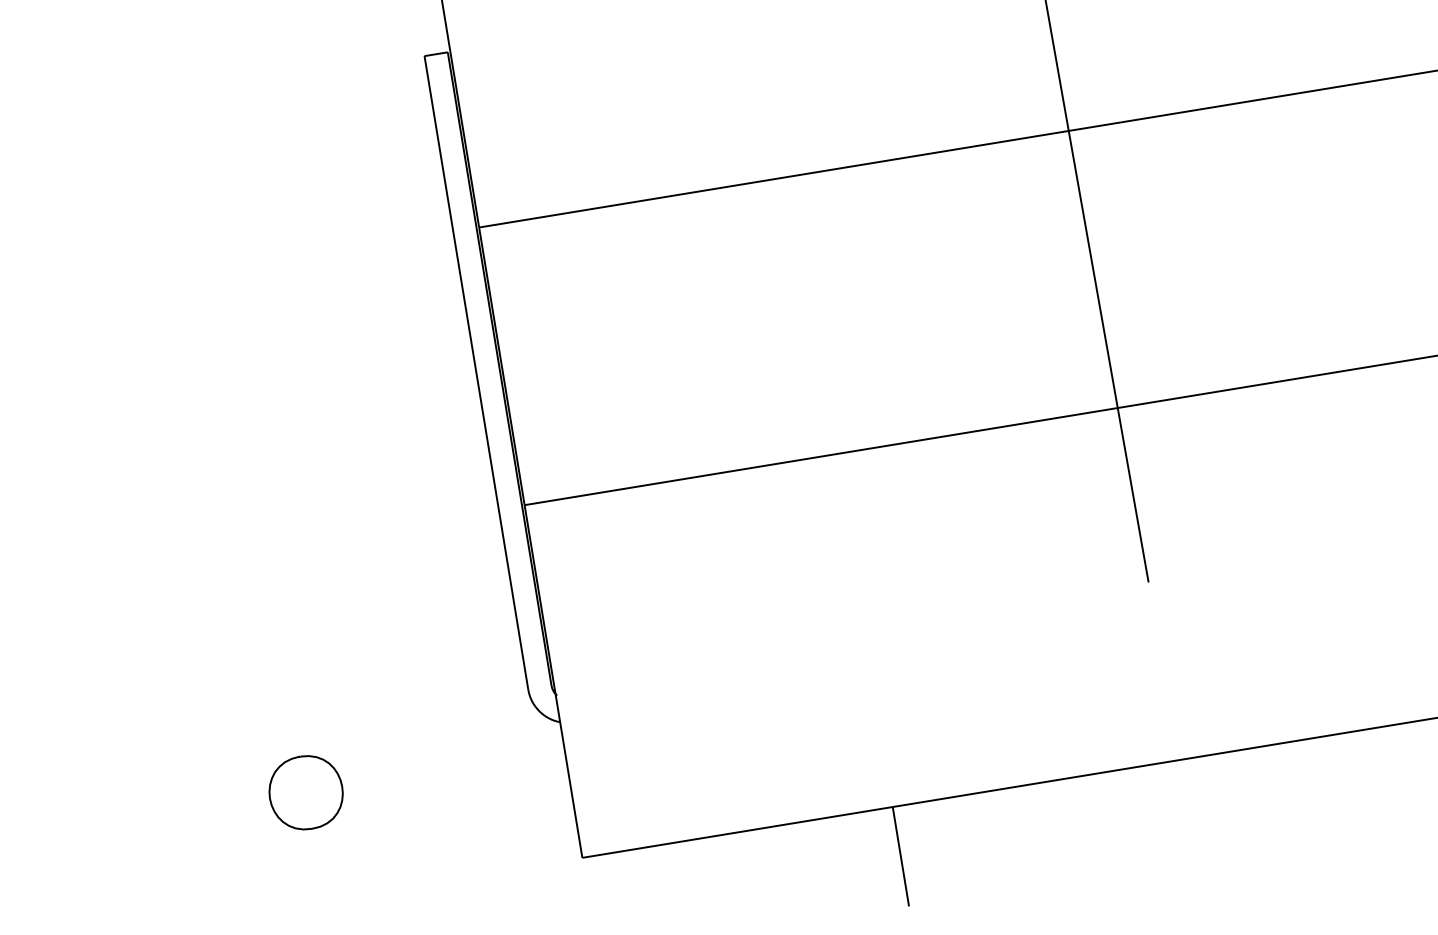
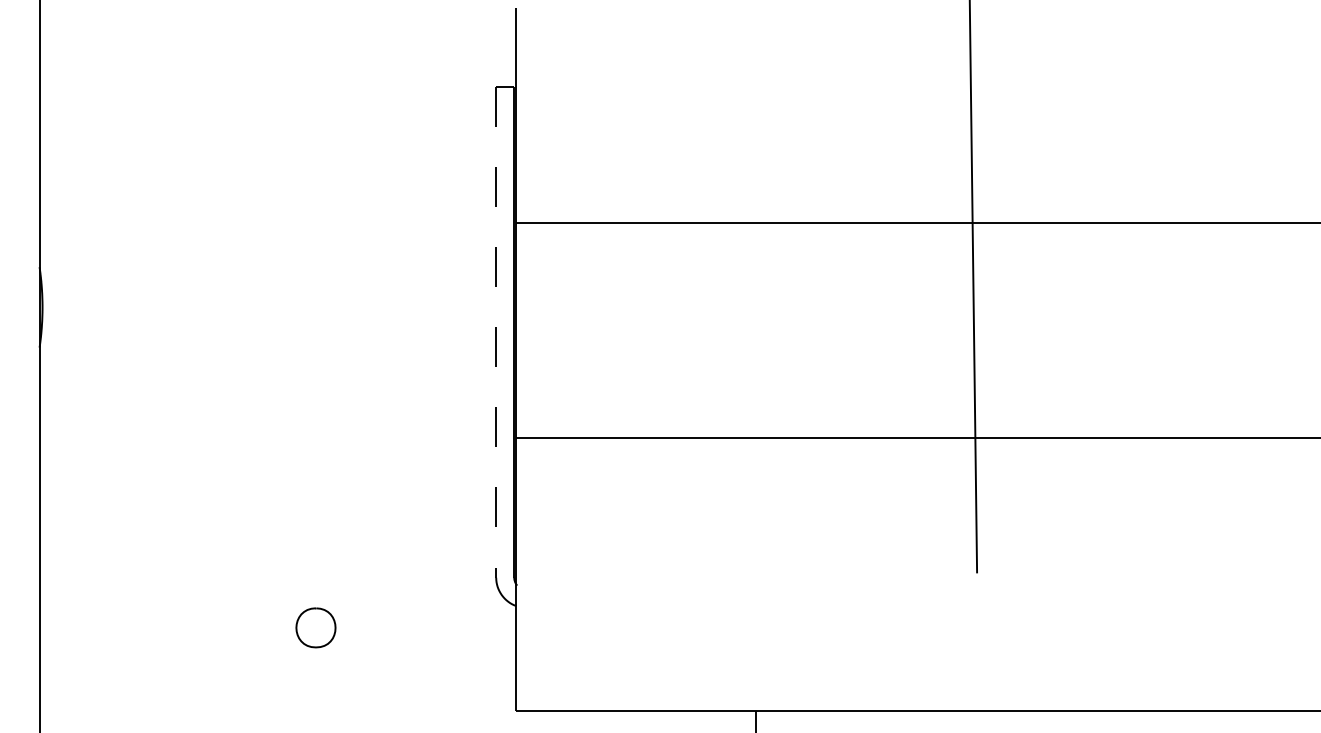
line: (476, 373) -> (496, 332), solid -> dashed
part: (305, 792) -> (315, 627), size x0.7

